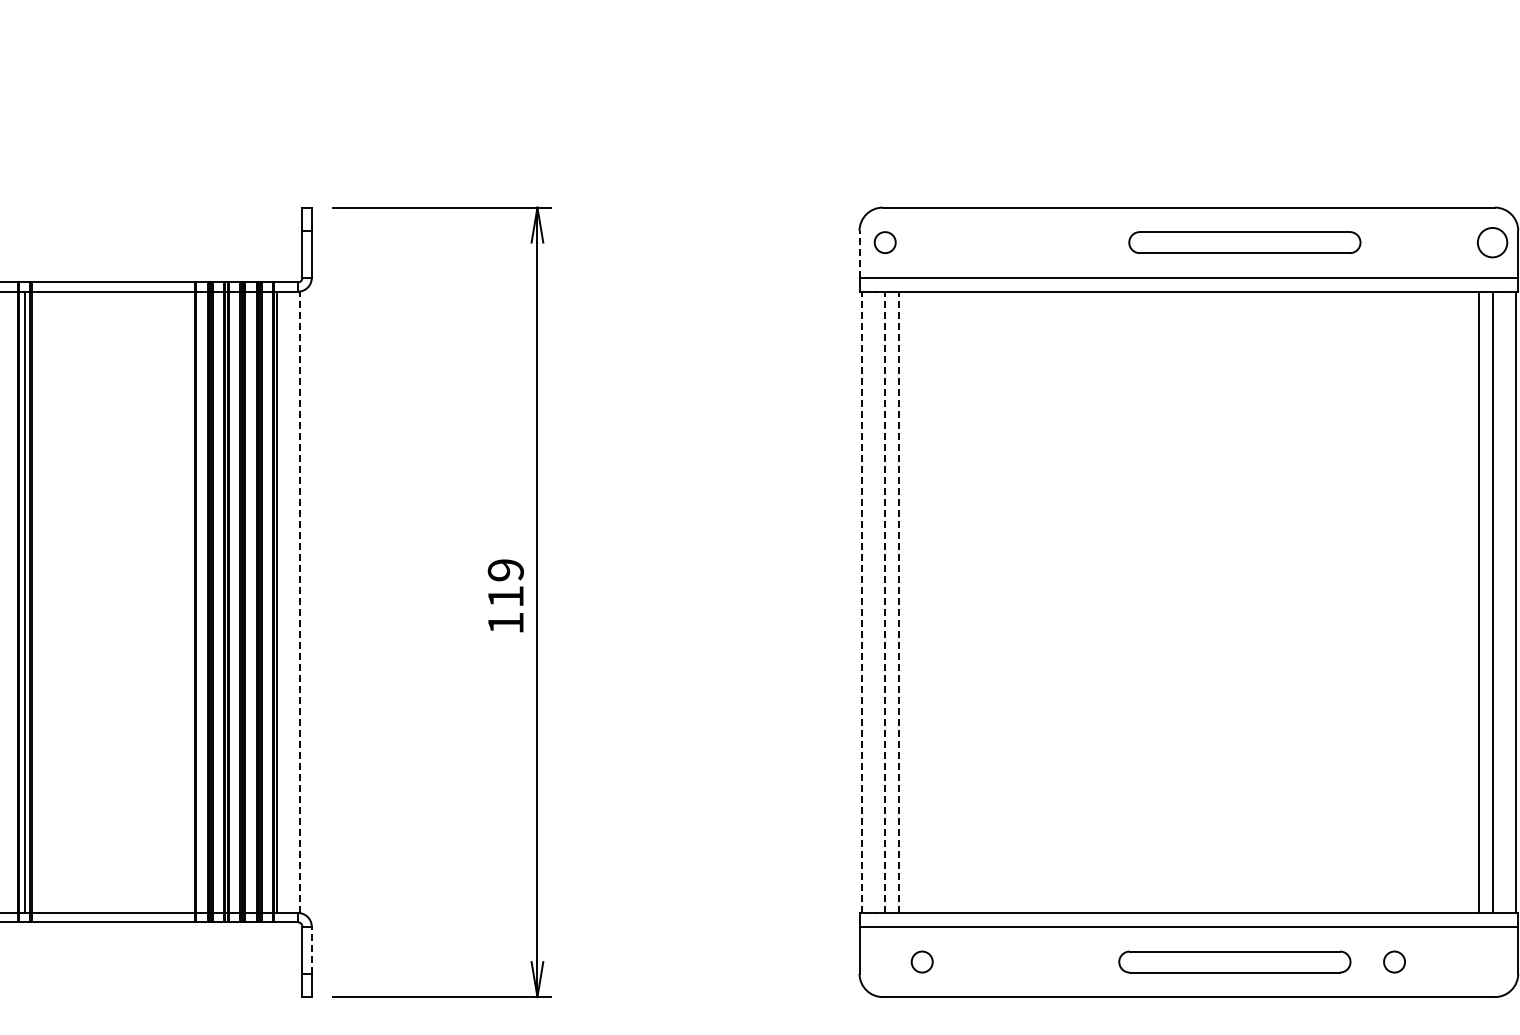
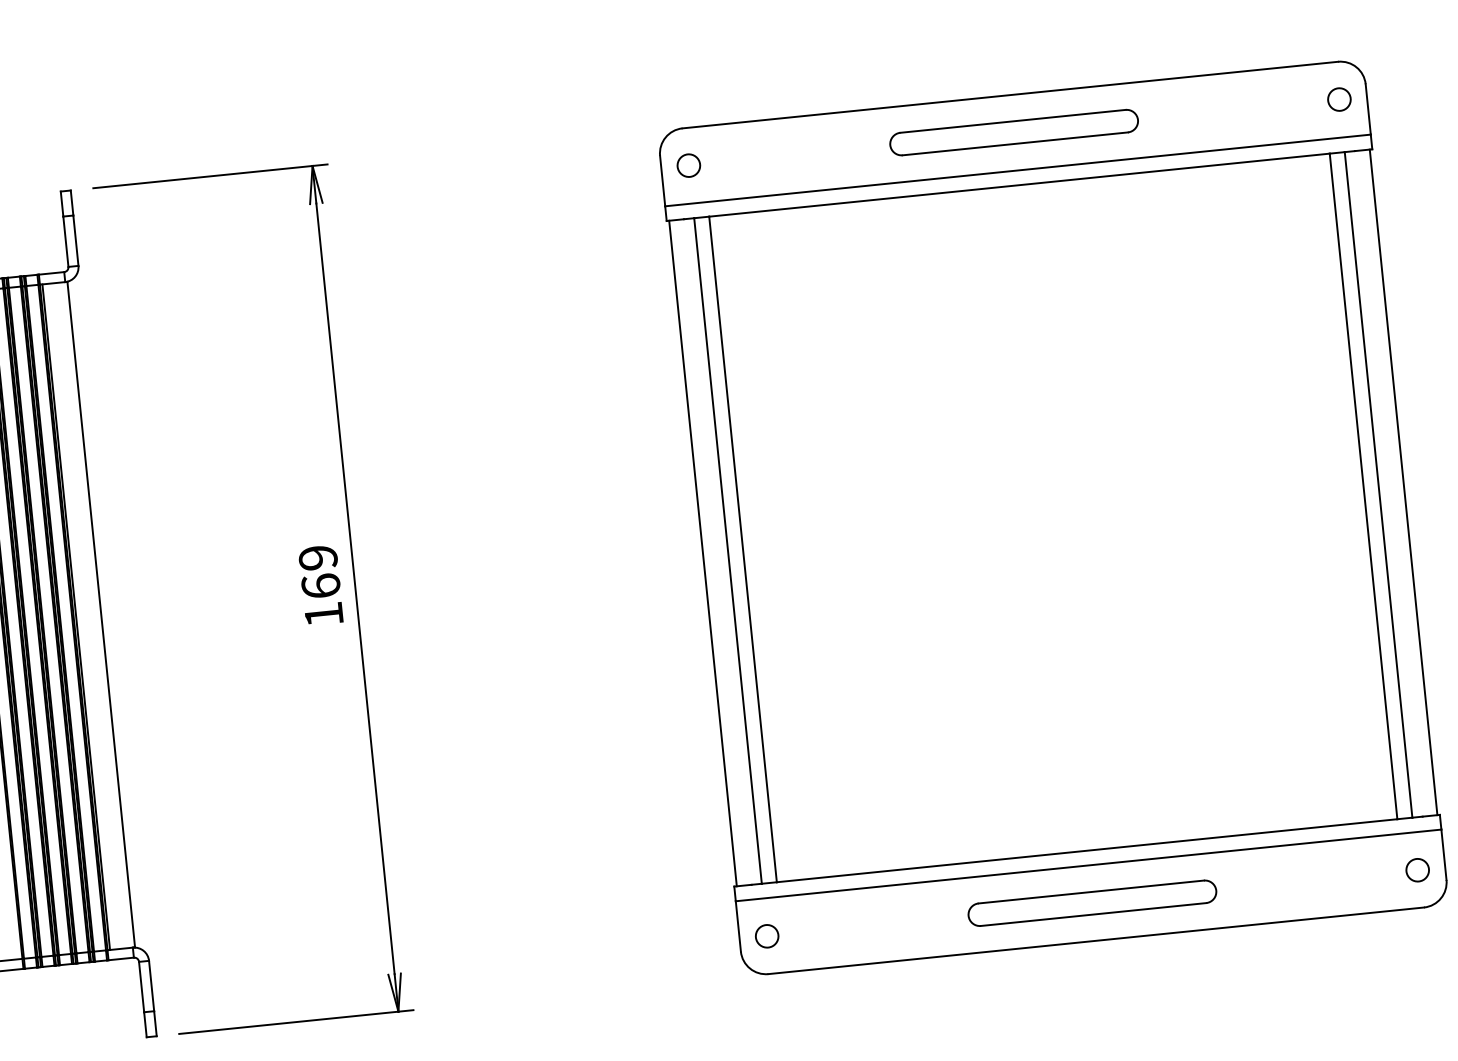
part: (1244, 242) -> (1013, 132), moved
circle: (1492, 242) -> (1339, 99), size x0.71
line: (859, 254) -> (662, 181), dashed -> solid
text: (505, 596) -> (320, 586), 119 -> 169
line: (300, 602) -> (101, 614), dashed -> solid
line: (861, 602) -> (702, 553), dashed -> solid
line: (885, 602) -> (728, 551), dashed -> solid
line: (899, 602) -> (743, 549), dashed -> solid
line: (311, 950) -> (151, 986), dashed -> solid
circle: (921, 961) -> (766, 935), moved
part: (1234, 961) -> (1091, 902), moved
circle: (1394, 961) -> (1417, 869), moved

